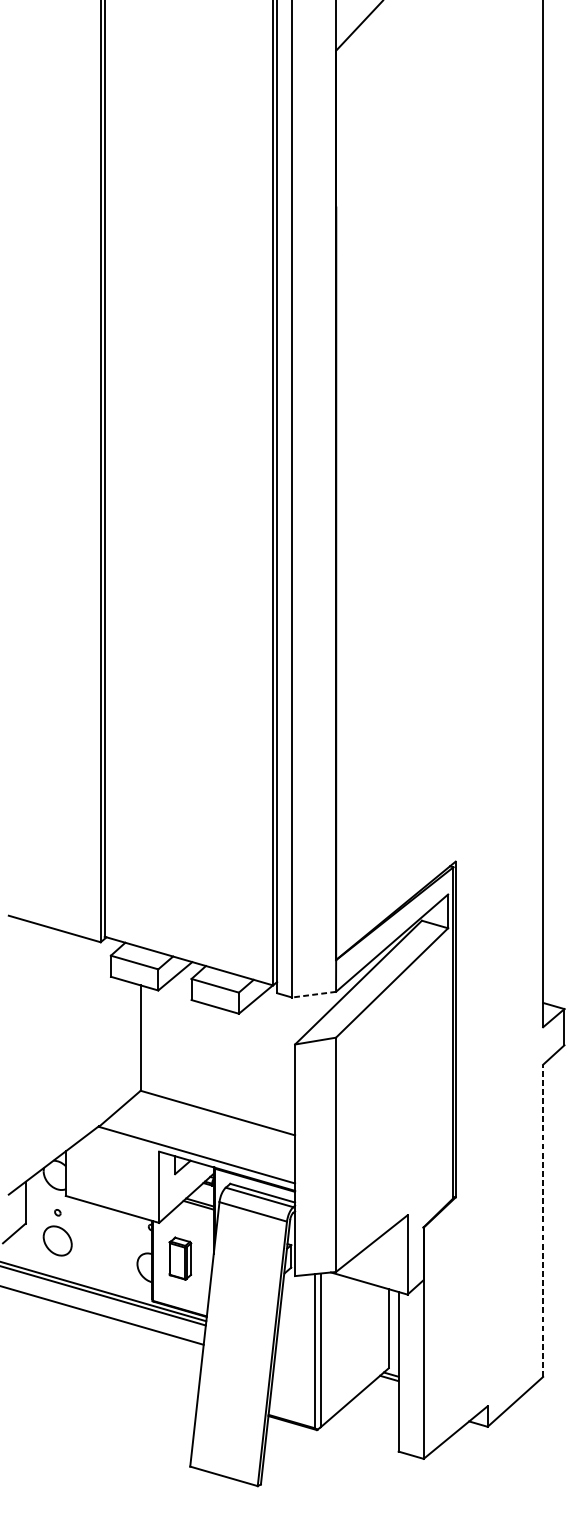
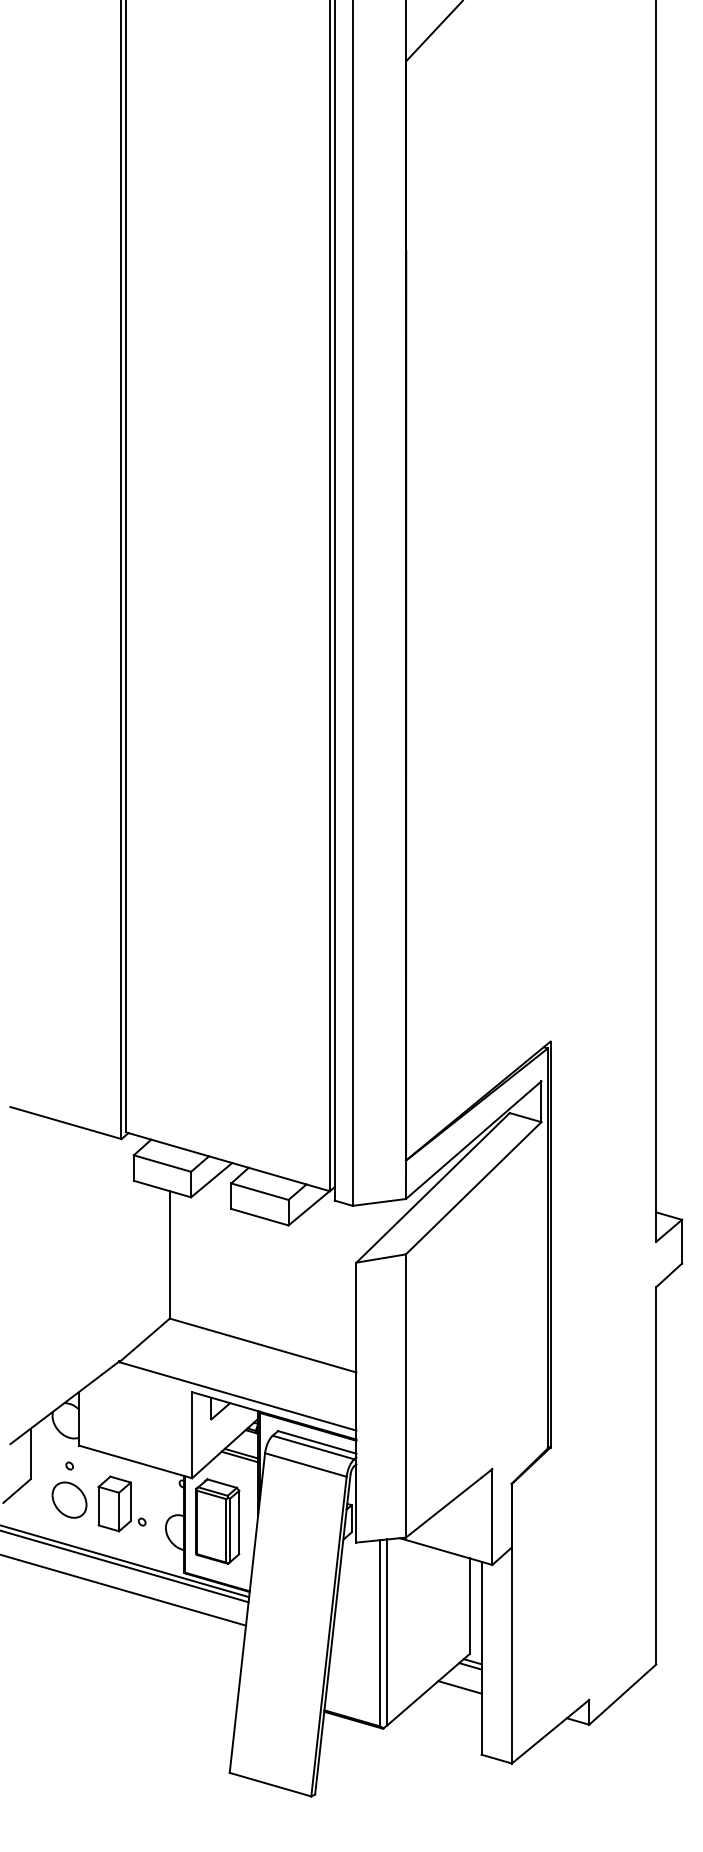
line: (314, 994) -> (379, 1202), dashed -> solid
line: (543, 1220) -> (656, 1475), dashed -> solid
part: (100, 1243) -> (121, 1503), added
part: (180, 1258) -> (217, 1521), size x1.67
line: (380, 1395) -> (459, 1687), added

